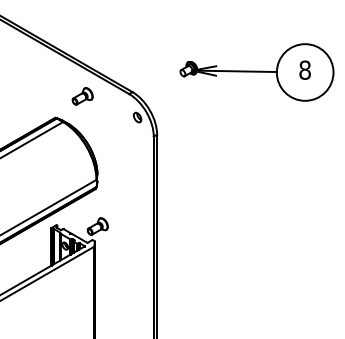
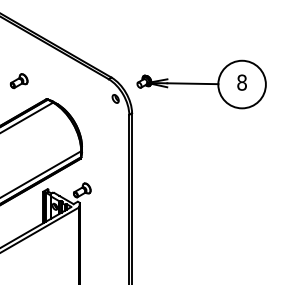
part: (256, 72) -> (201, 84), moved
part: (82, 96) -> (19, 81), moved

